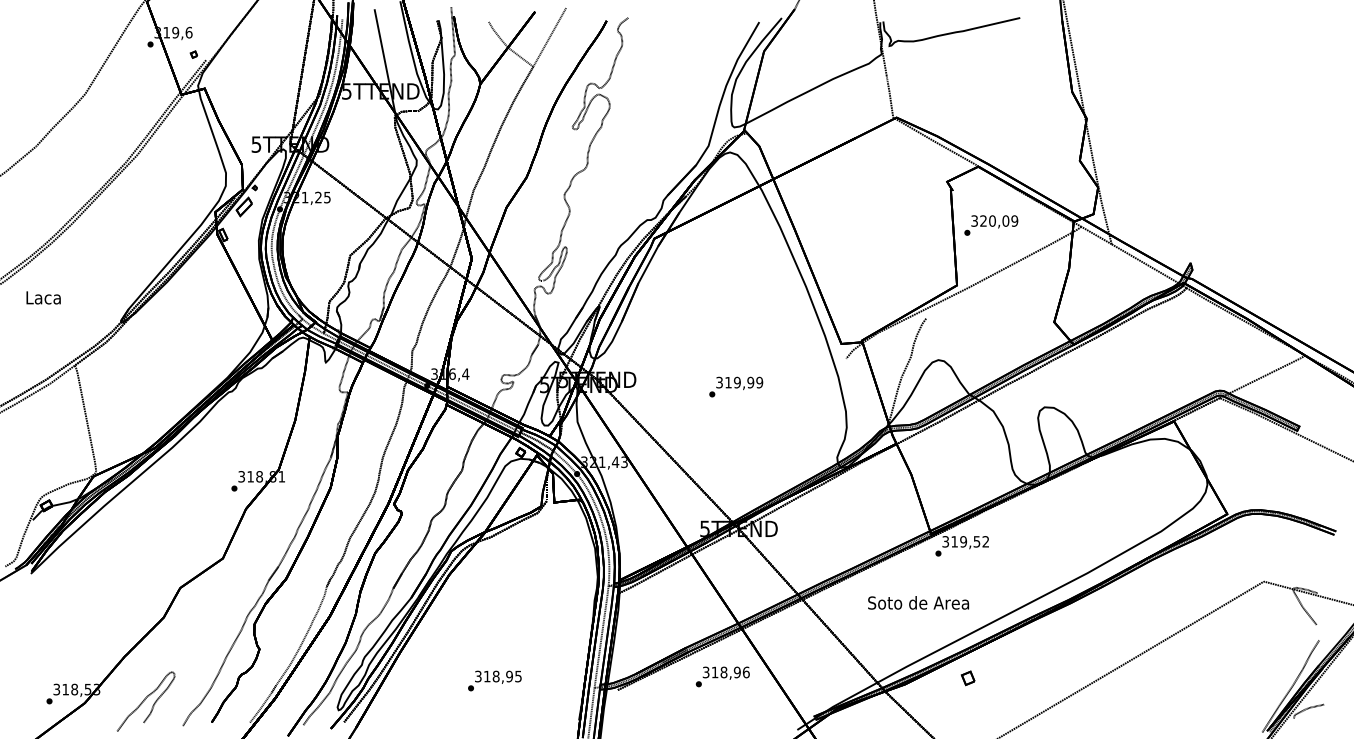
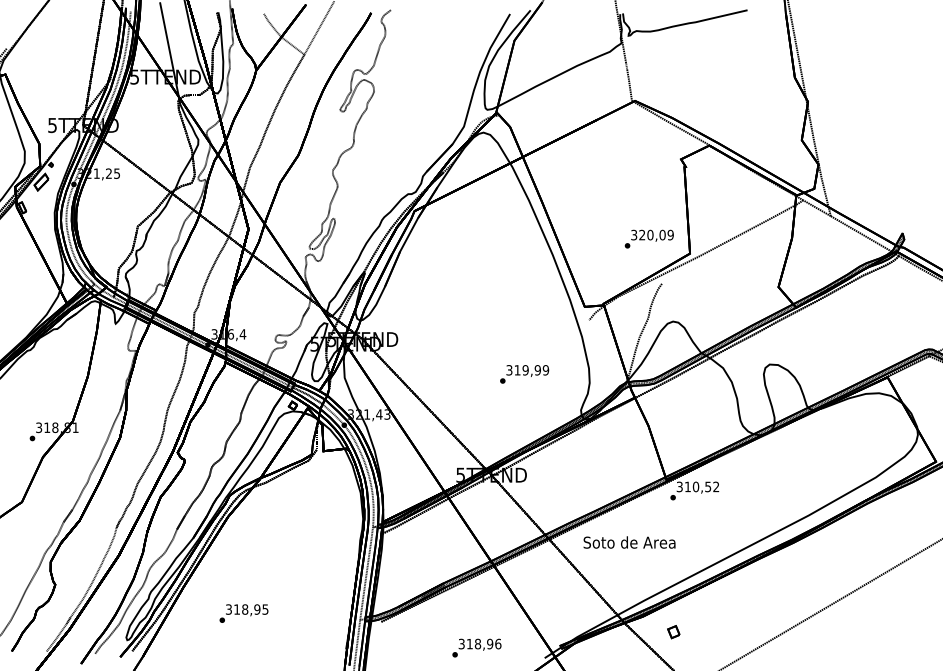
text: (991, 225) -> (649, 239), moved
text: (736, 386) -> (524, 373), moved
text: (963, 541) -> (695, 486), 319,52 -> 310,52
text: (918, 602) -> (629, 542), moved
text: (722, 676) -> (476, 647), moved
part: (967, 678) -> (673, 632), moved
text: (494, 680) -> (243, 613), moved

